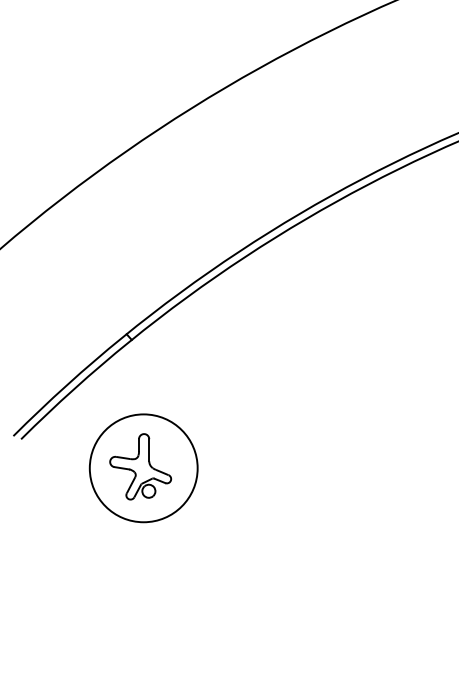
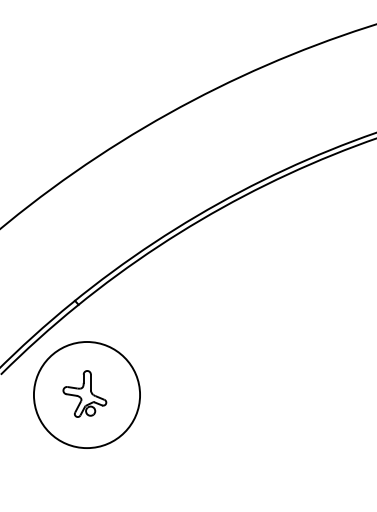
circle: (142, 467) -> (86, 394), size x1.4

